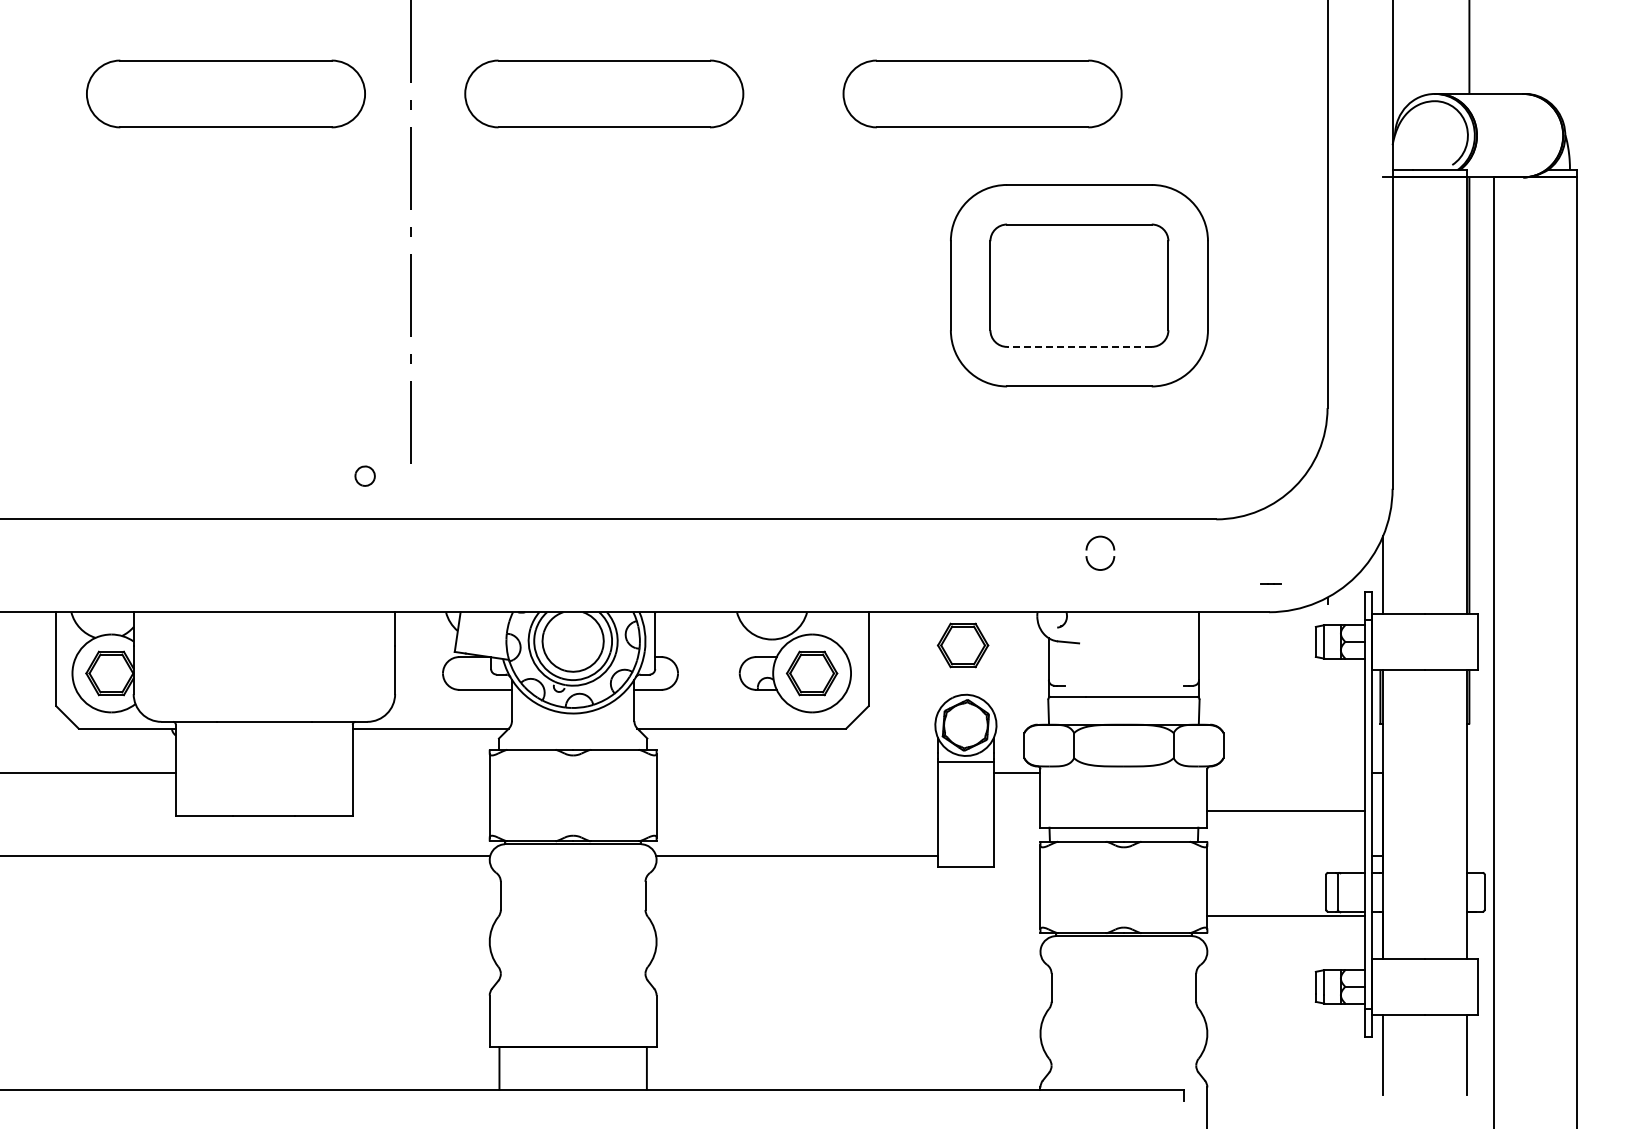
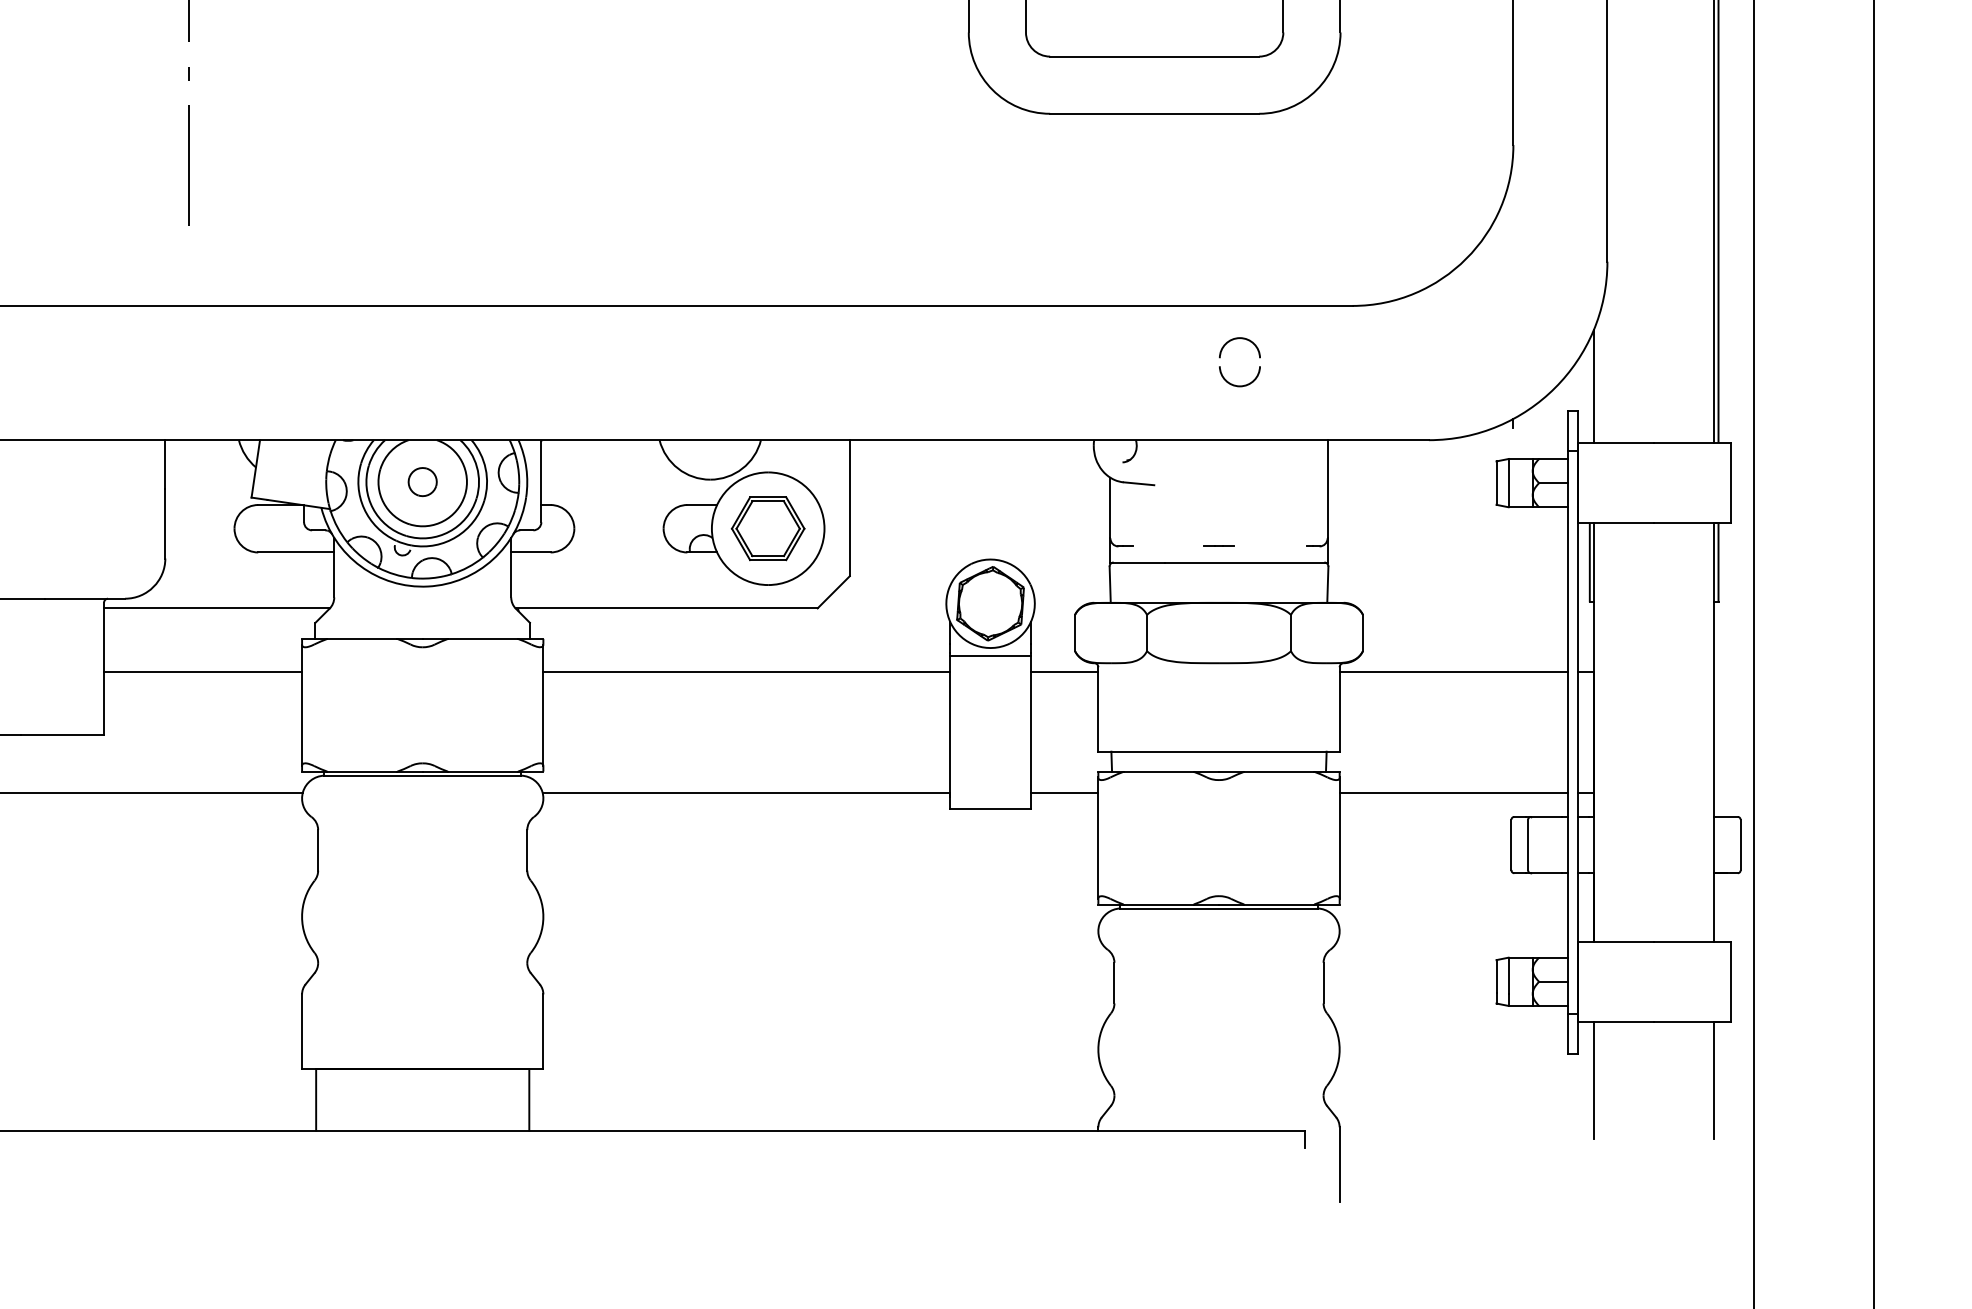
line: (1078, 346) -> (1153, 55), dashed -> solid
part: (364, 475) -> (421, 481), moved
part: (1087, 550) -> (1221, 358), moved
line: (1270, 583) -> (1218, 546), moved
part: (963, 645) -> (987, 488), removed
line: (420, 772) -> (202, 671), added
line: (797, 772) -> (747, 671), added
line: (1286, 810) -> (1454, 671), moved
line: (1016, 856) -> (1063, 793), added
line: (1286, 916) -> (1454, 793), moved

